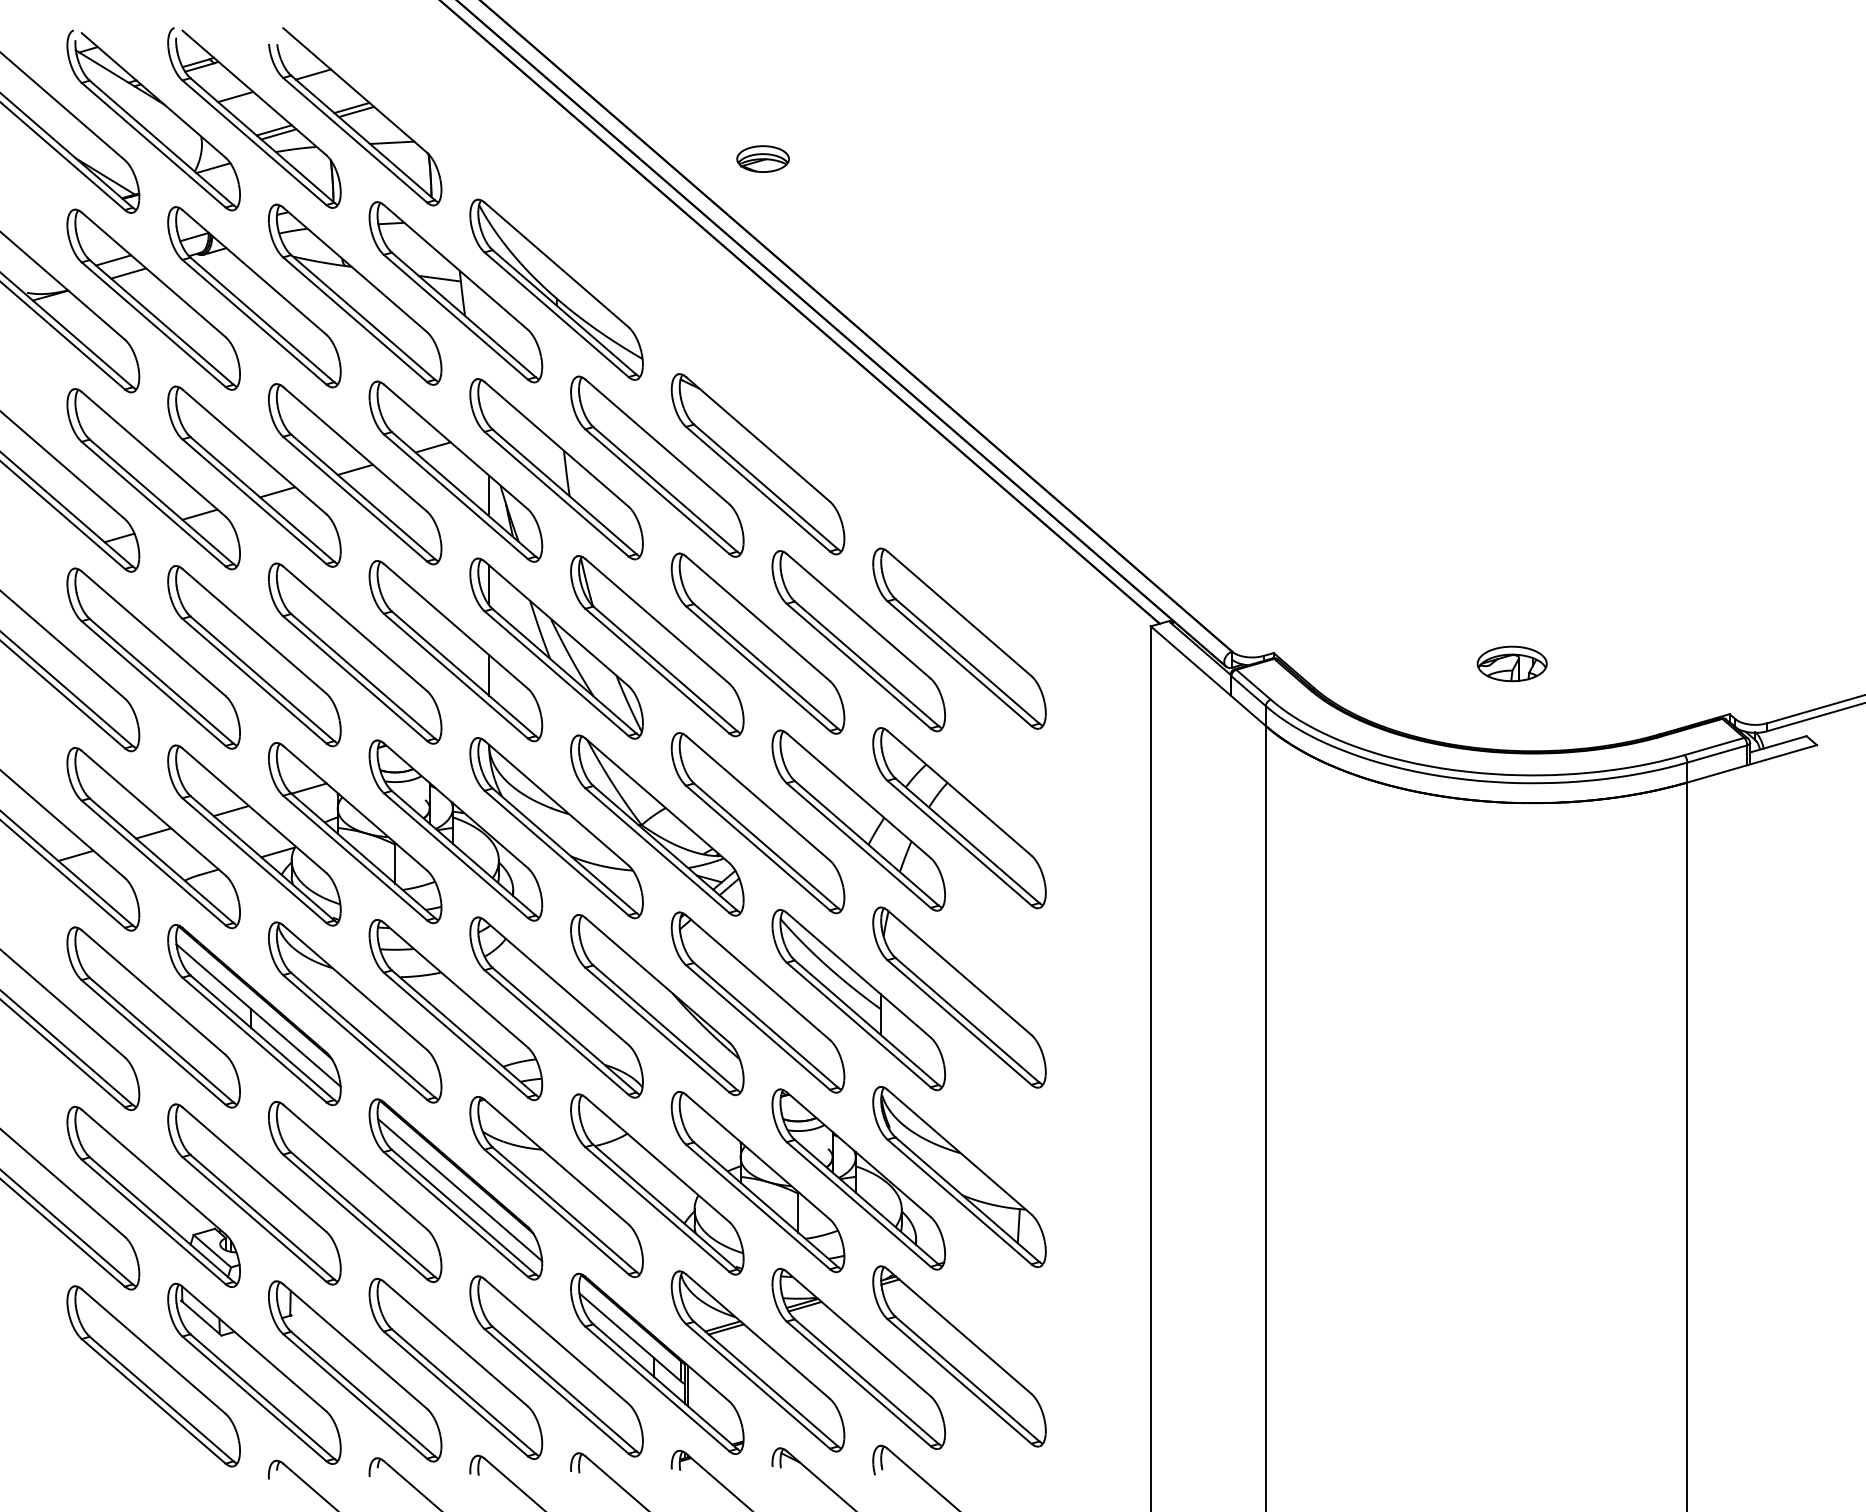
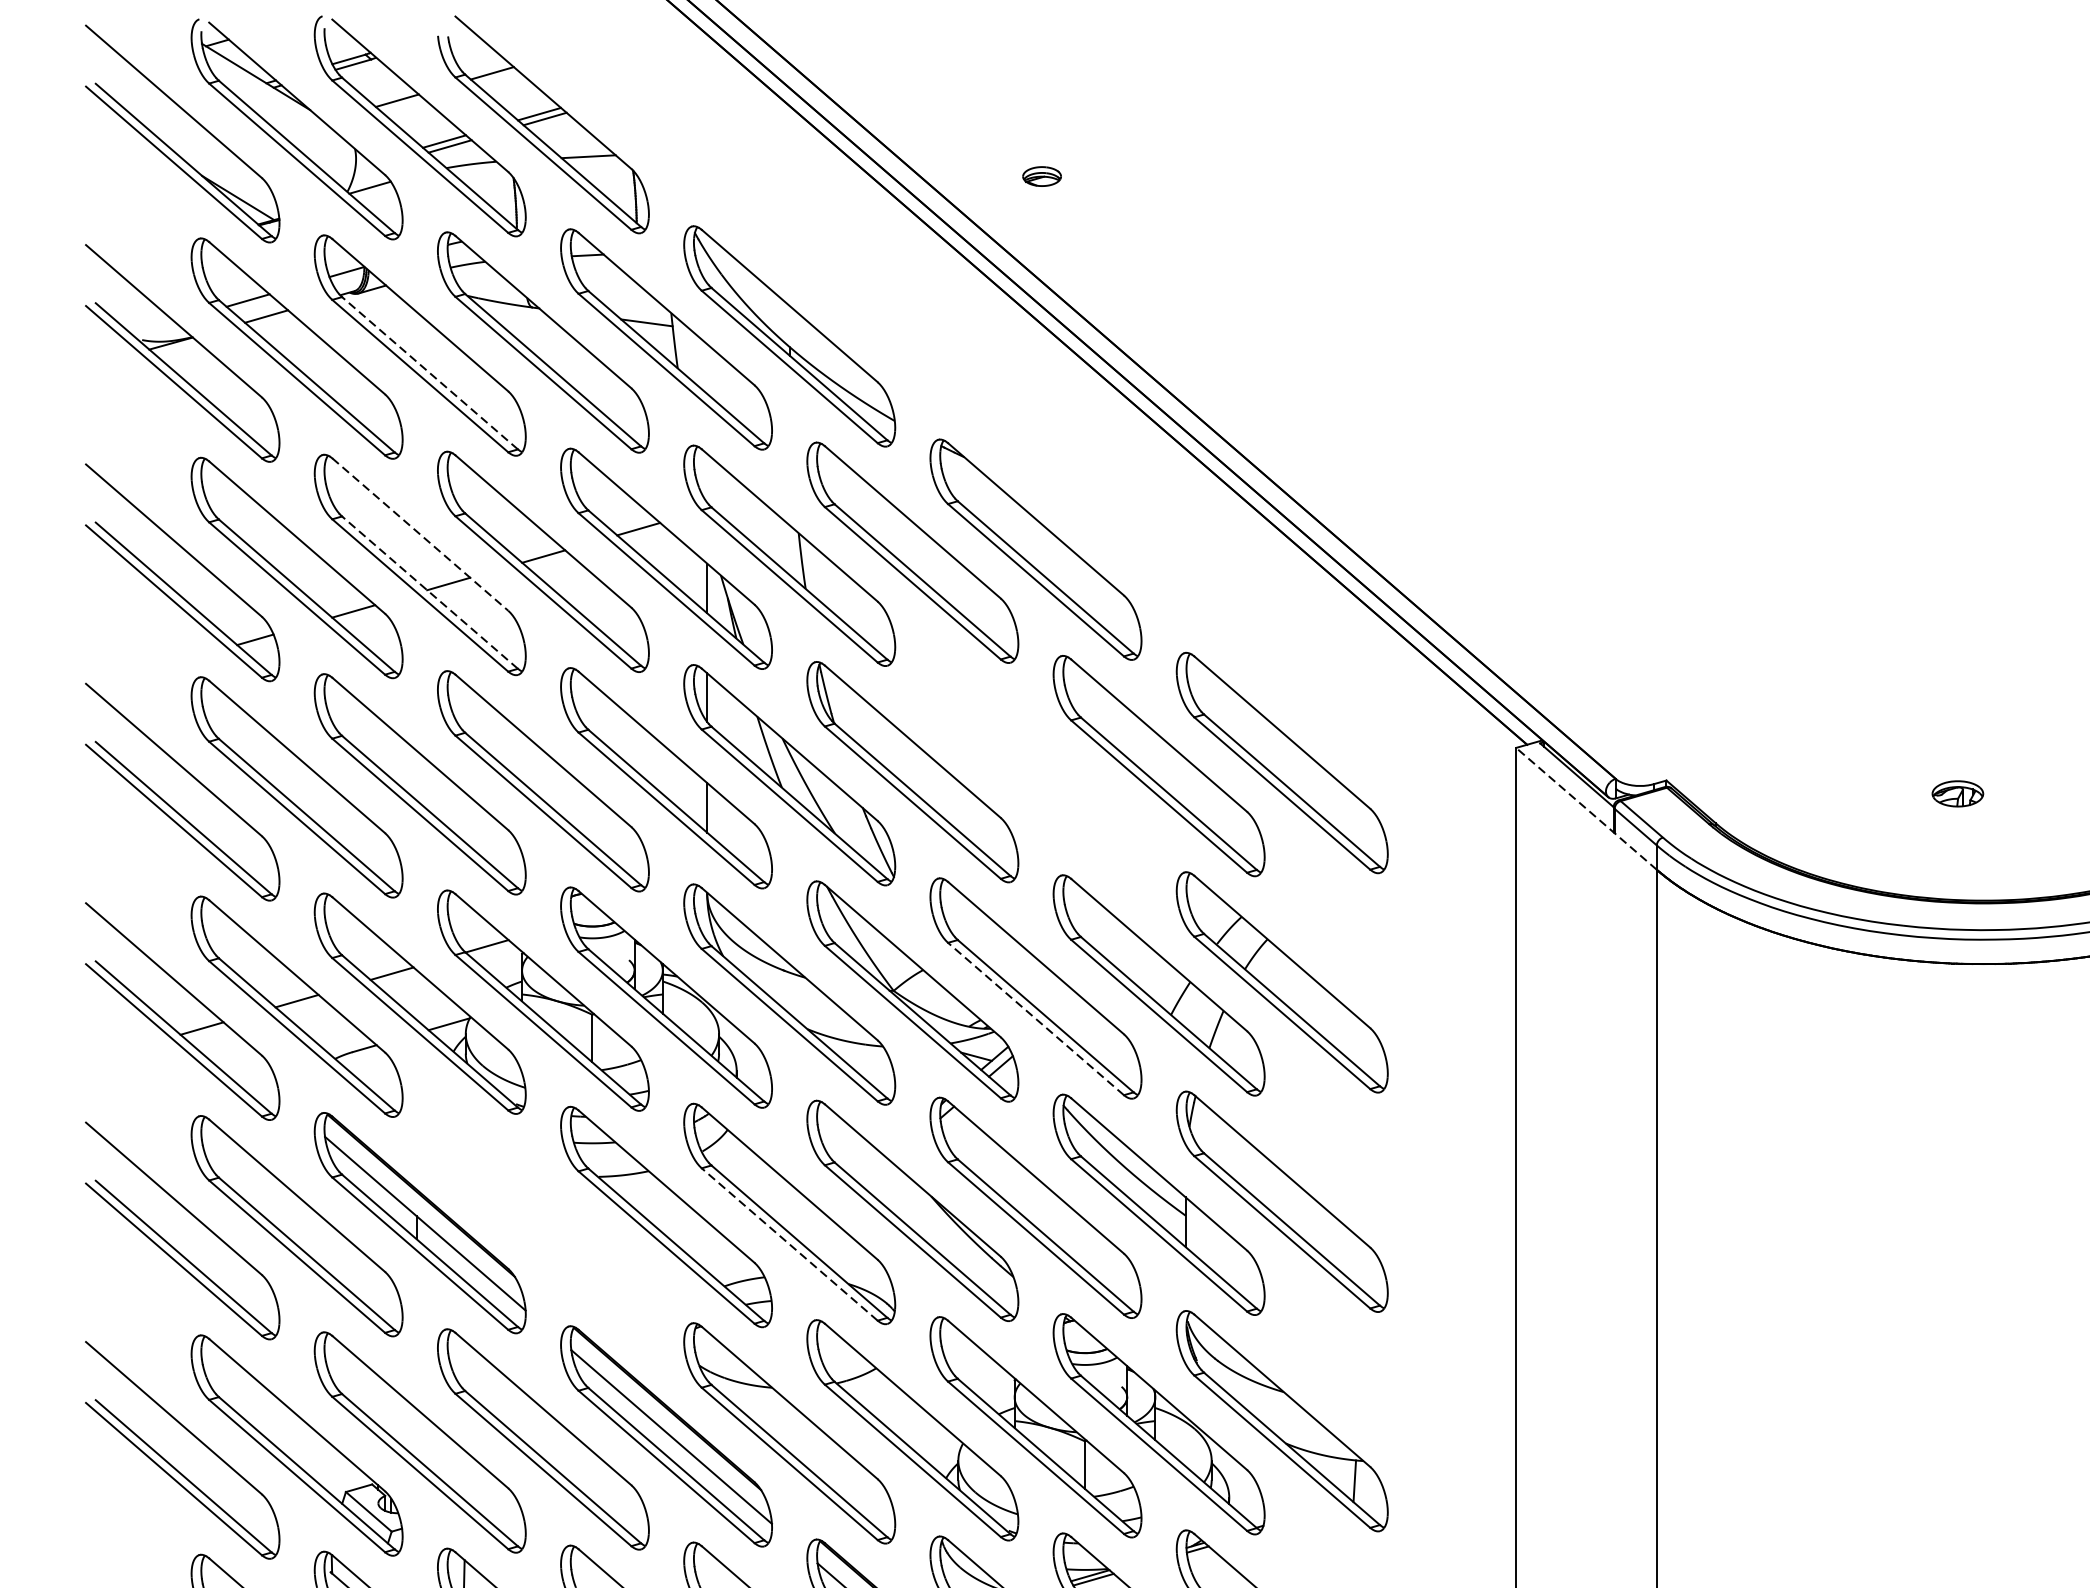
part: (762, 158) -> (1041, 175), size x0.6
line: (262, 319) -> (430, 372), solid -> dashed
line: (254, 452) -> (420, 535), solid -> dashed
line: (262, 499) -> (430, 592), solid -> dashed
part: (757, 643) -> (1035, 768), removed
part: (1511, 663) -> (1957, 793), size x0.6
line: (1207, 675) -> (1585, 807), solid -> dashed
line: (757, 847) -> (1035, 1018), solid -> dashed
part: (355, 1012) -> (543, 1220), removed
line: (556, 1032) -> (789, 1244), solid -> dashed

